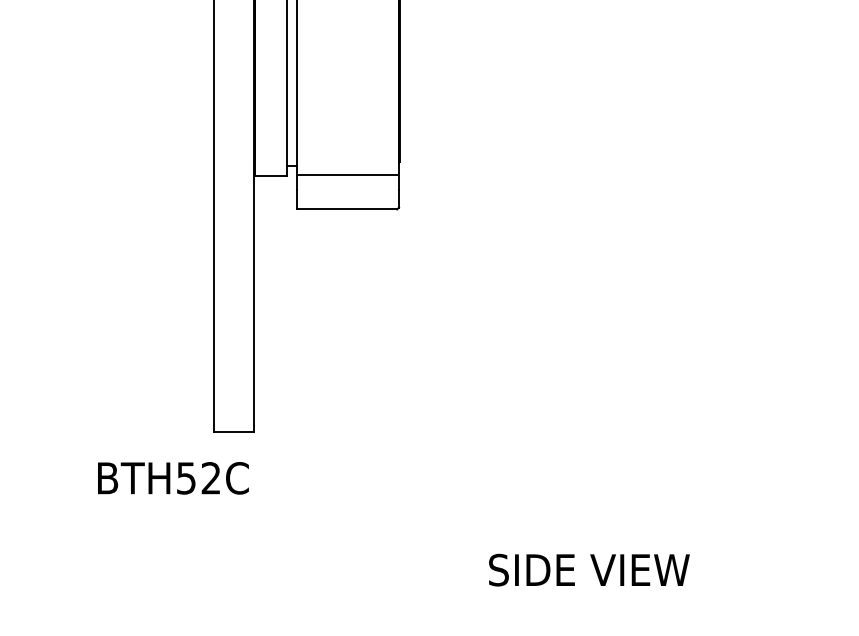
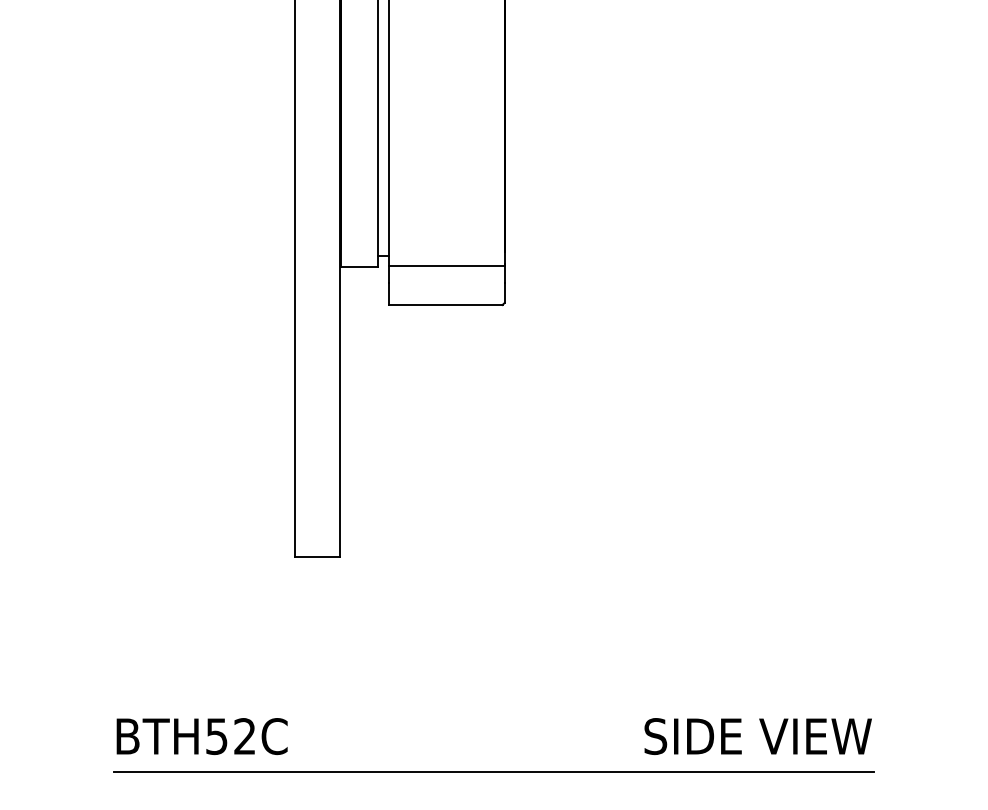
text: (172, 478) -> (201, 736), moved
text: (588, 570) -> (757, 736), moved
line: (389, 622) -> (493, 772), added

